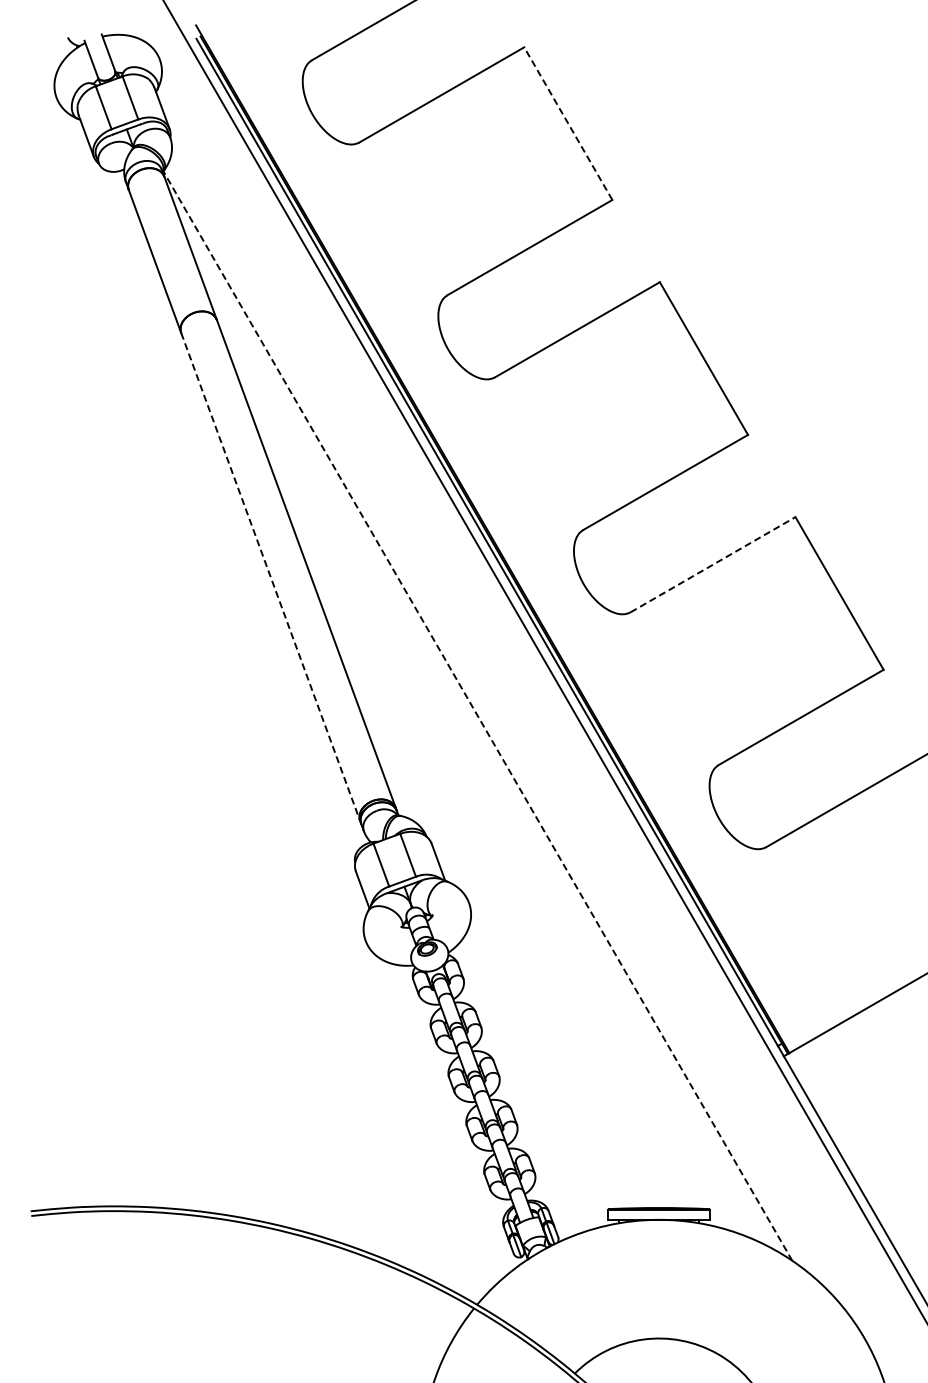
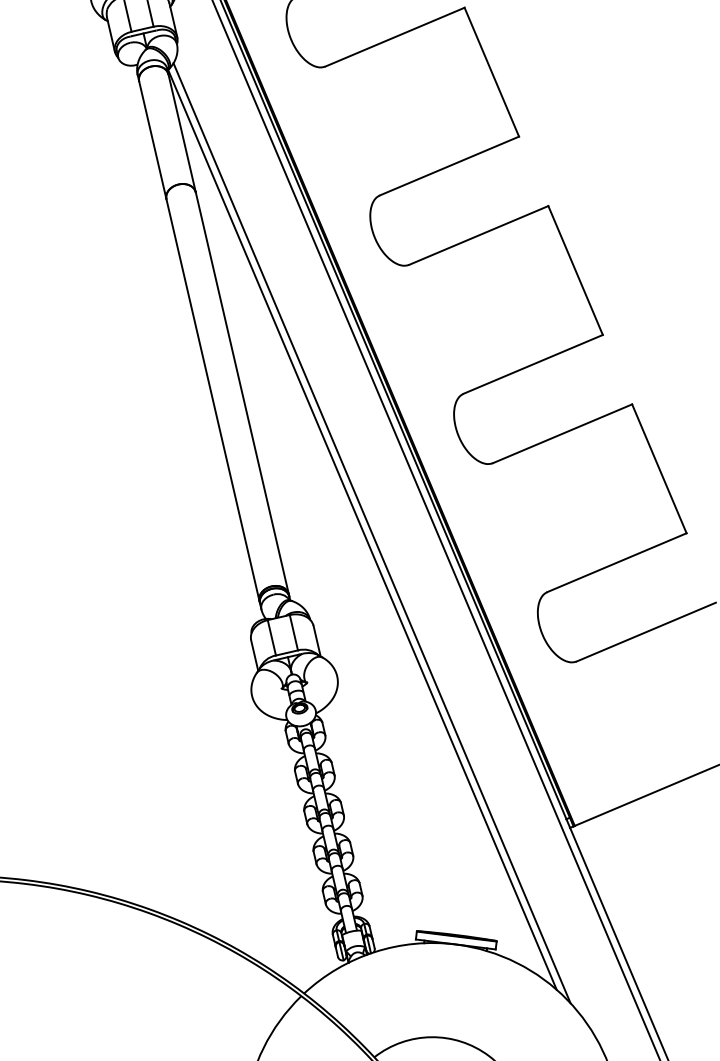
line: (568, 123) -> (492, 72), dashed -> solid
line: (713, 564) -> (562, 433), dashed -> solid
line: (270, 577) -> (212, 400), dashed -> solid
line: (477, 715) -> (362, 529), dashed -> solid
line: (489, 718) -> (371, 532), added

